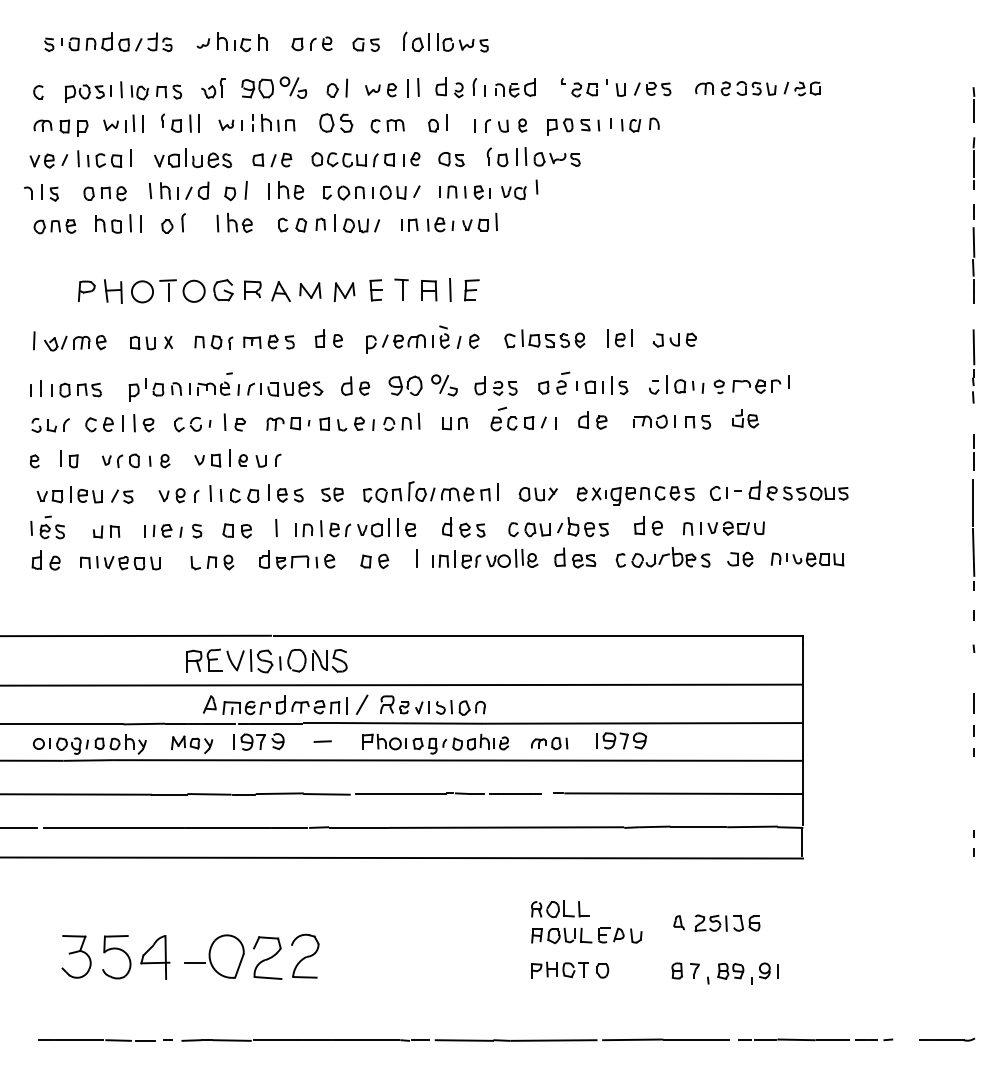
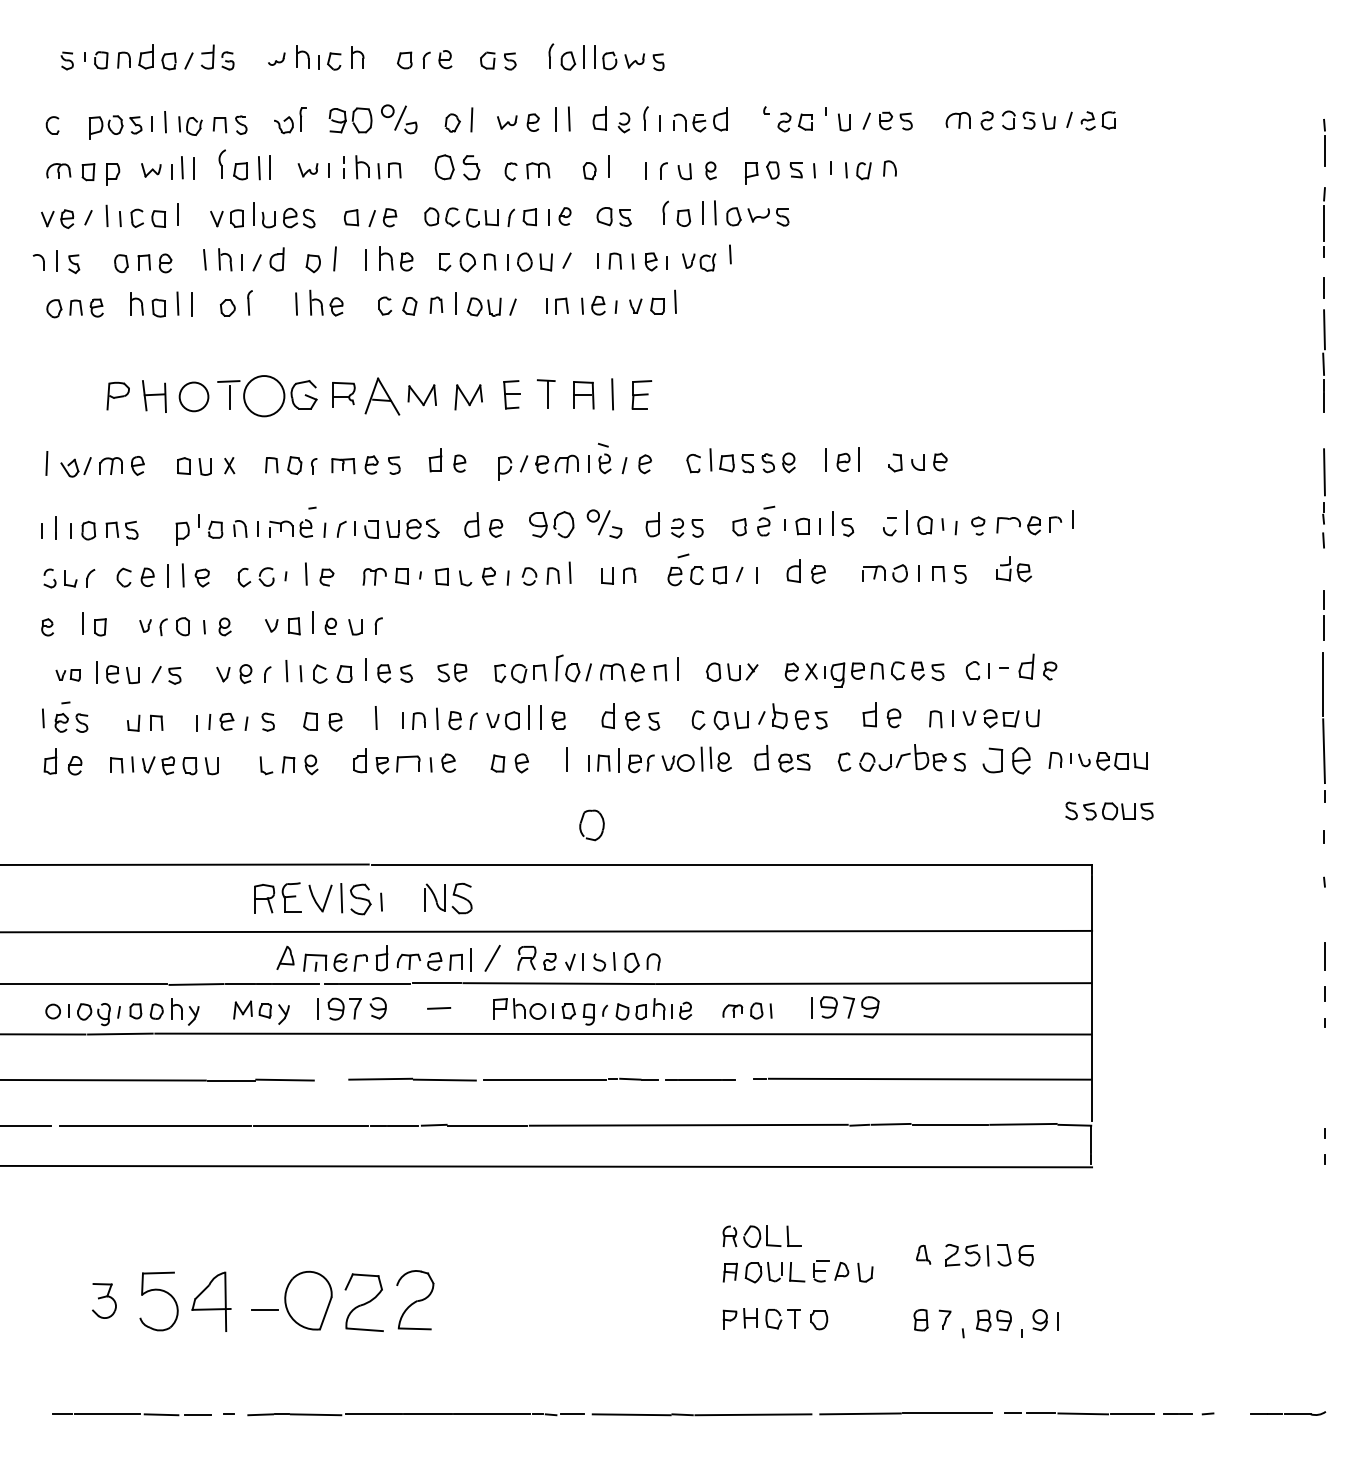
part: (162, 120) -> (221, 163), size x1.6
circle: (193, 290) -> (263, 395), size x1.4
part: (281, 291) -> (382, 396), size x1.4
part: (815, 493) -> (1109, 810), moved
part: (49, 496) -> (67, 675), size x0.7
part: (740, 559) -> (1006, 760), size x1.4
part: (289, 657) -> (582, 821), moved
line: (243, 794) -> (331, 1080), removed
part: (76, 956) -> (104, 1300), size x0.6

